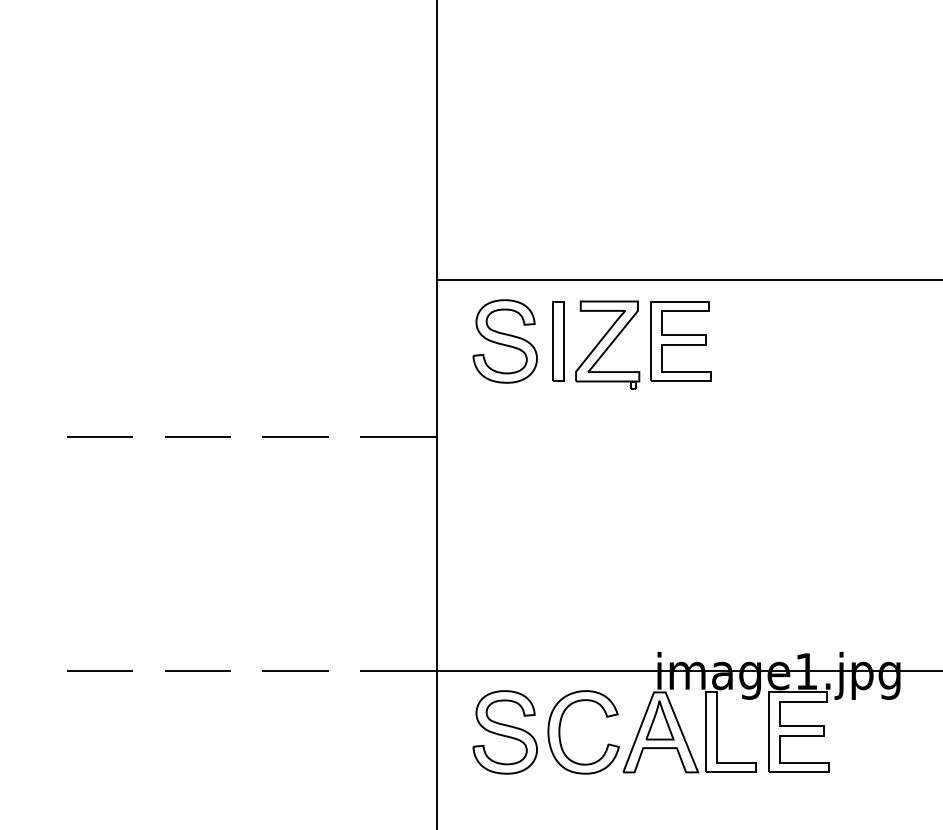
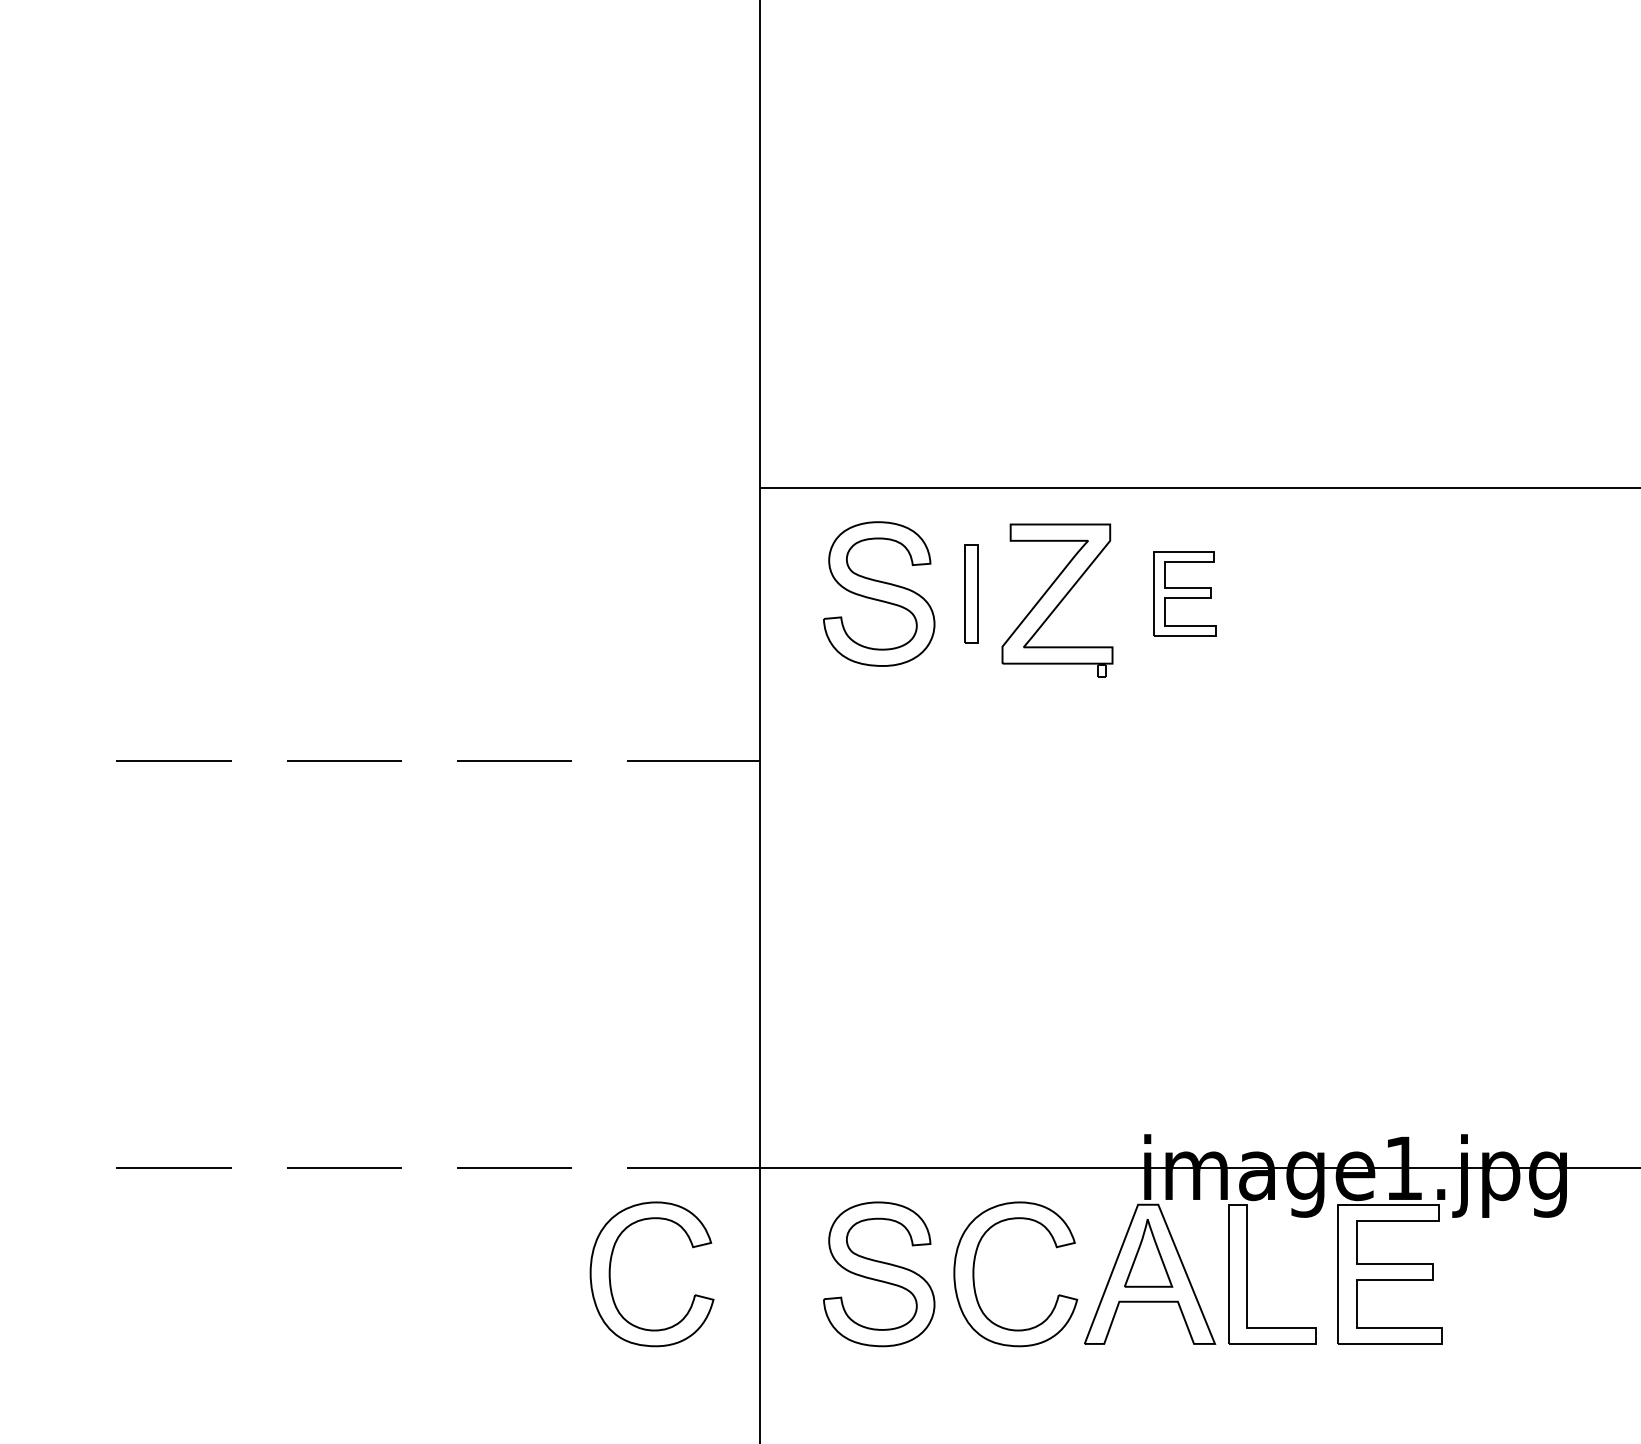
part: (558, 341) -> (971, 594), size x0.7
part: (680, 341) -> (1184, 594), size x0.6
part: (351, 732) -> (611, 1274), added

